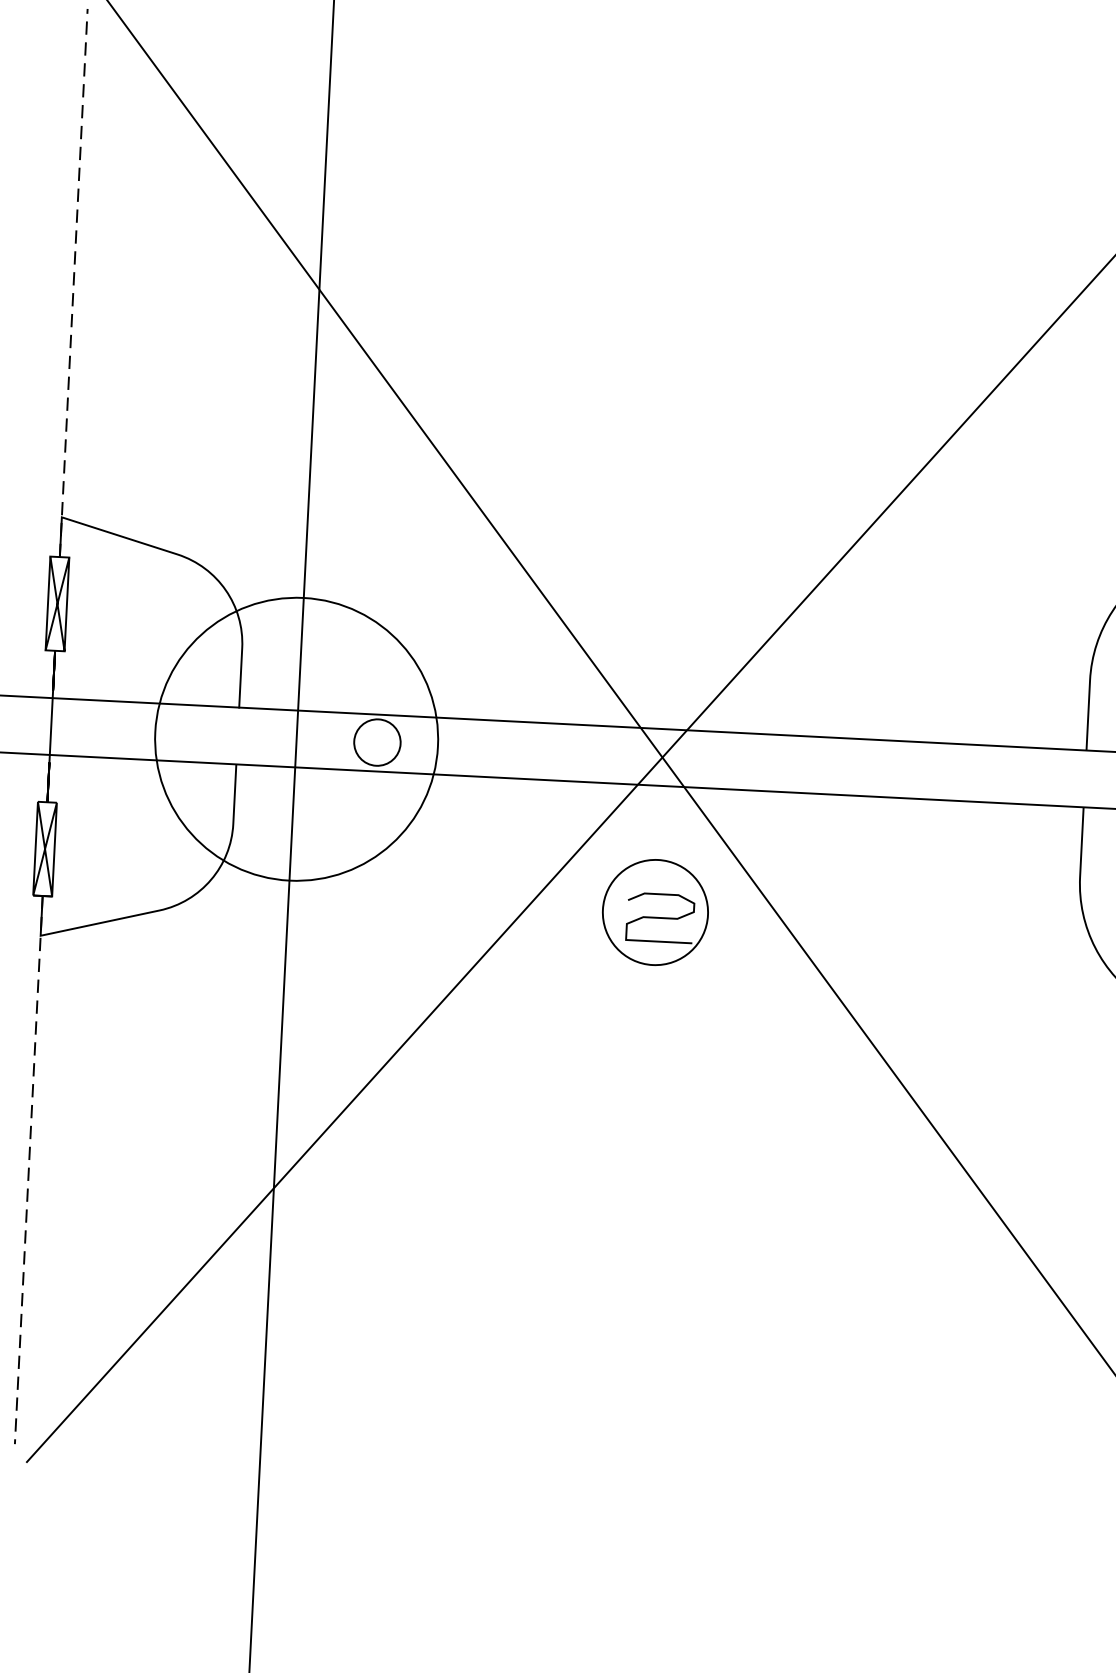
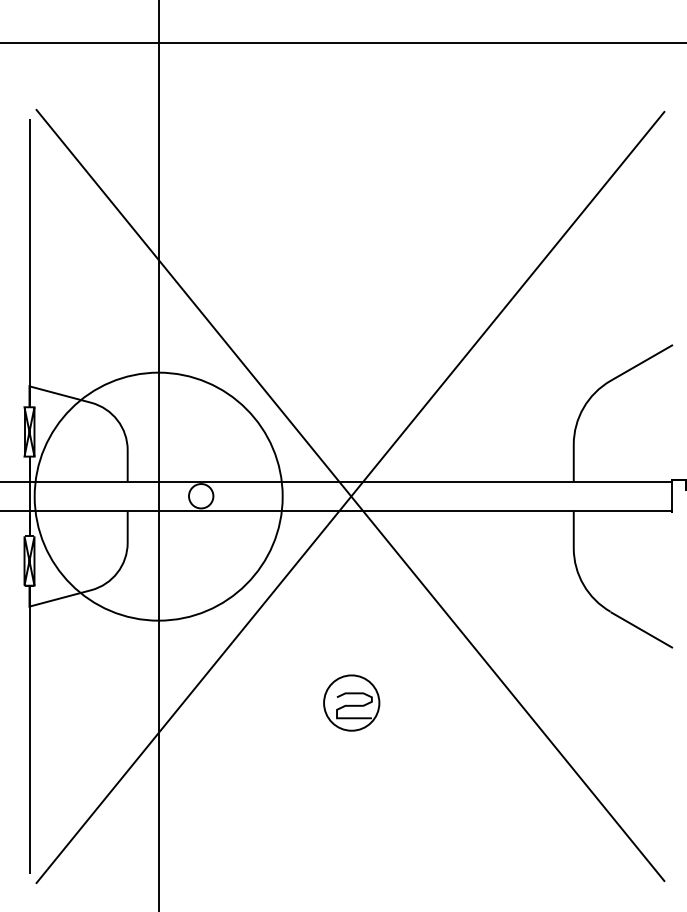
line: (73, 282) -> (29, 262), dashed -> solid
circle: (296, 738) -> (158, 496), size x1.67
part: (655, 911) -> (351, 702), moved
line: (28, 1171) -> (29, 730), dashed -> solid

